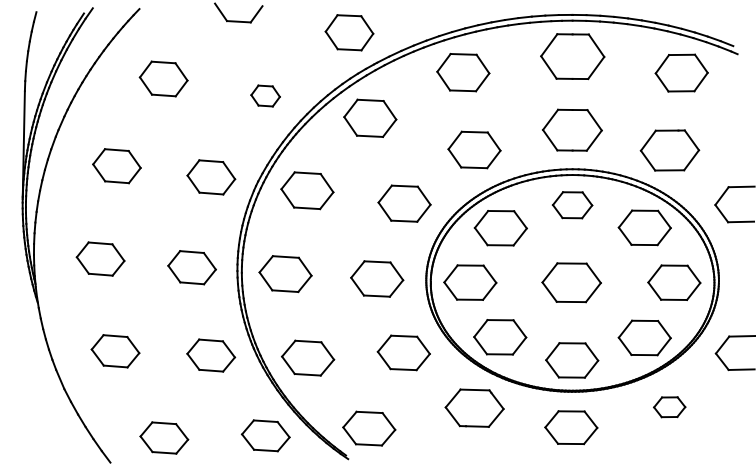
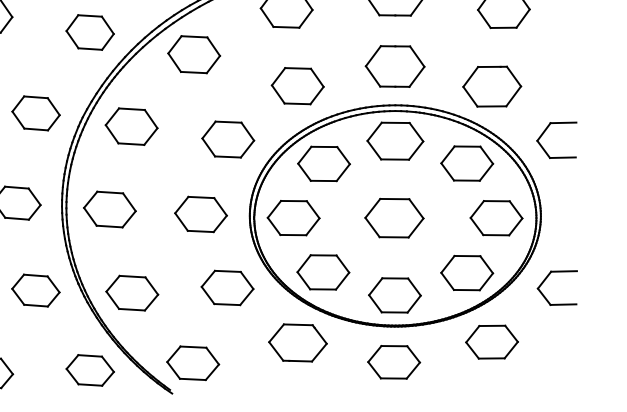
part: (265, 95) -> (89, 31), size x1.67
part: (572, 204) -> (395, 140), size x1.43
part: (669, 406) -> (491, 341), size x1.67

